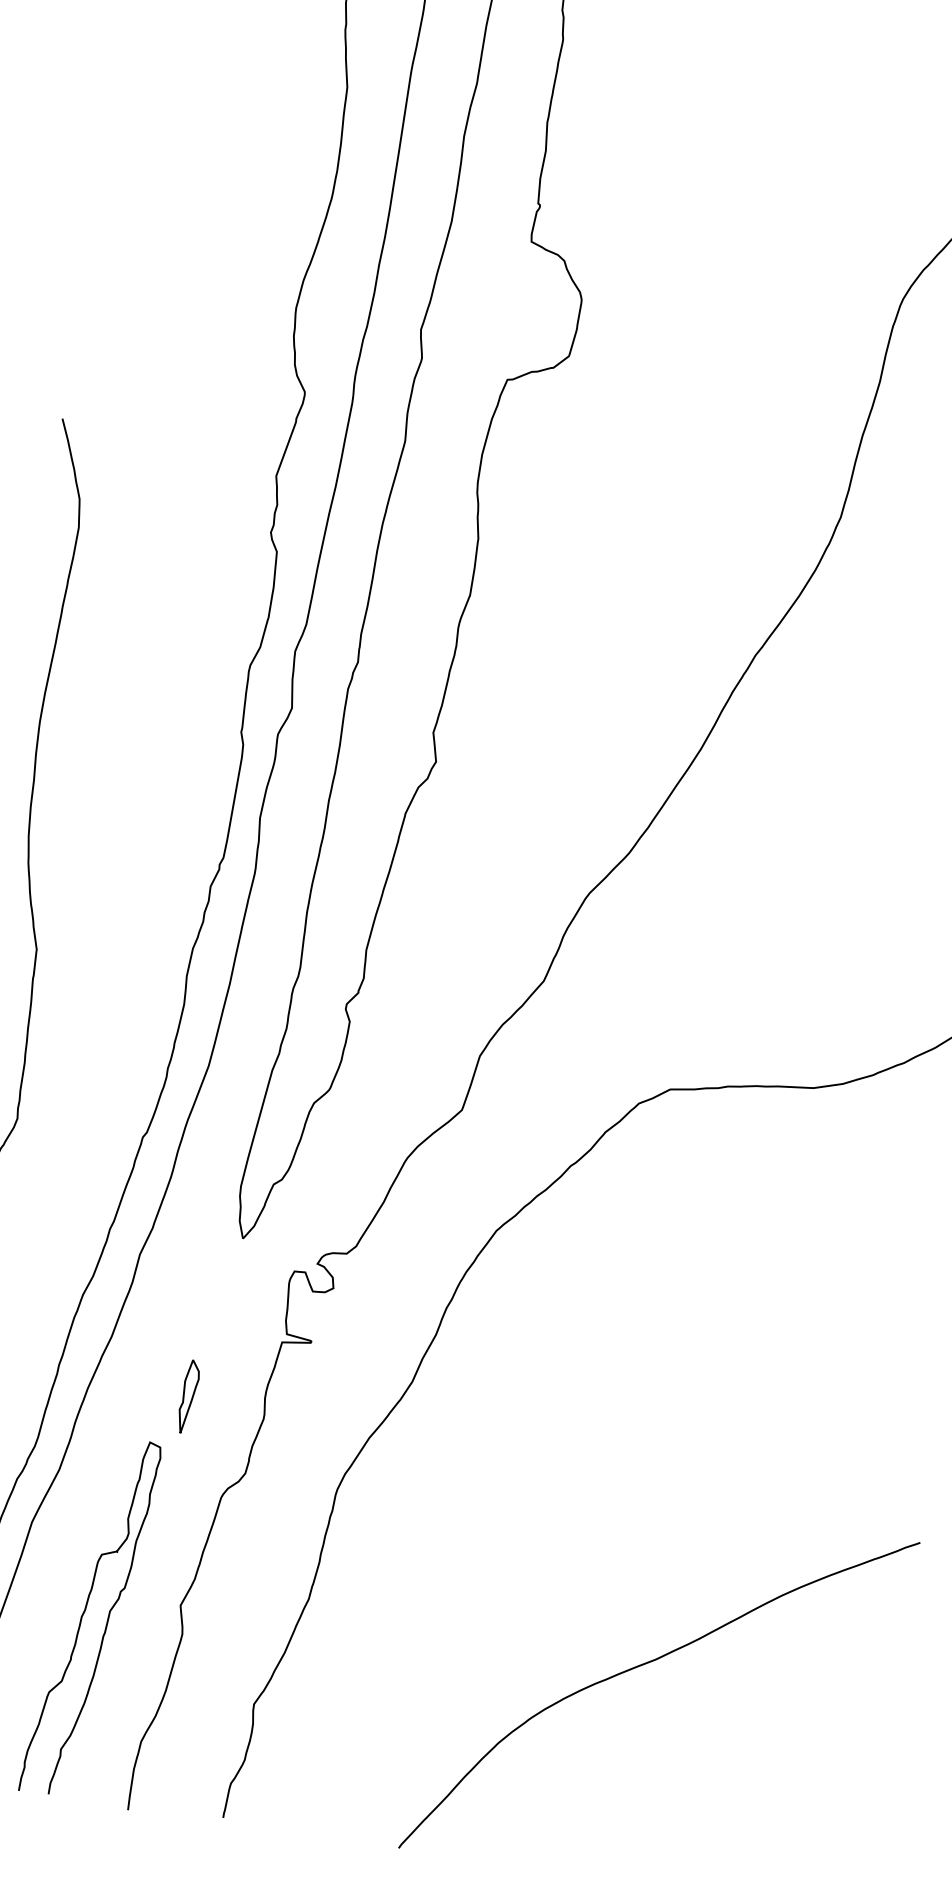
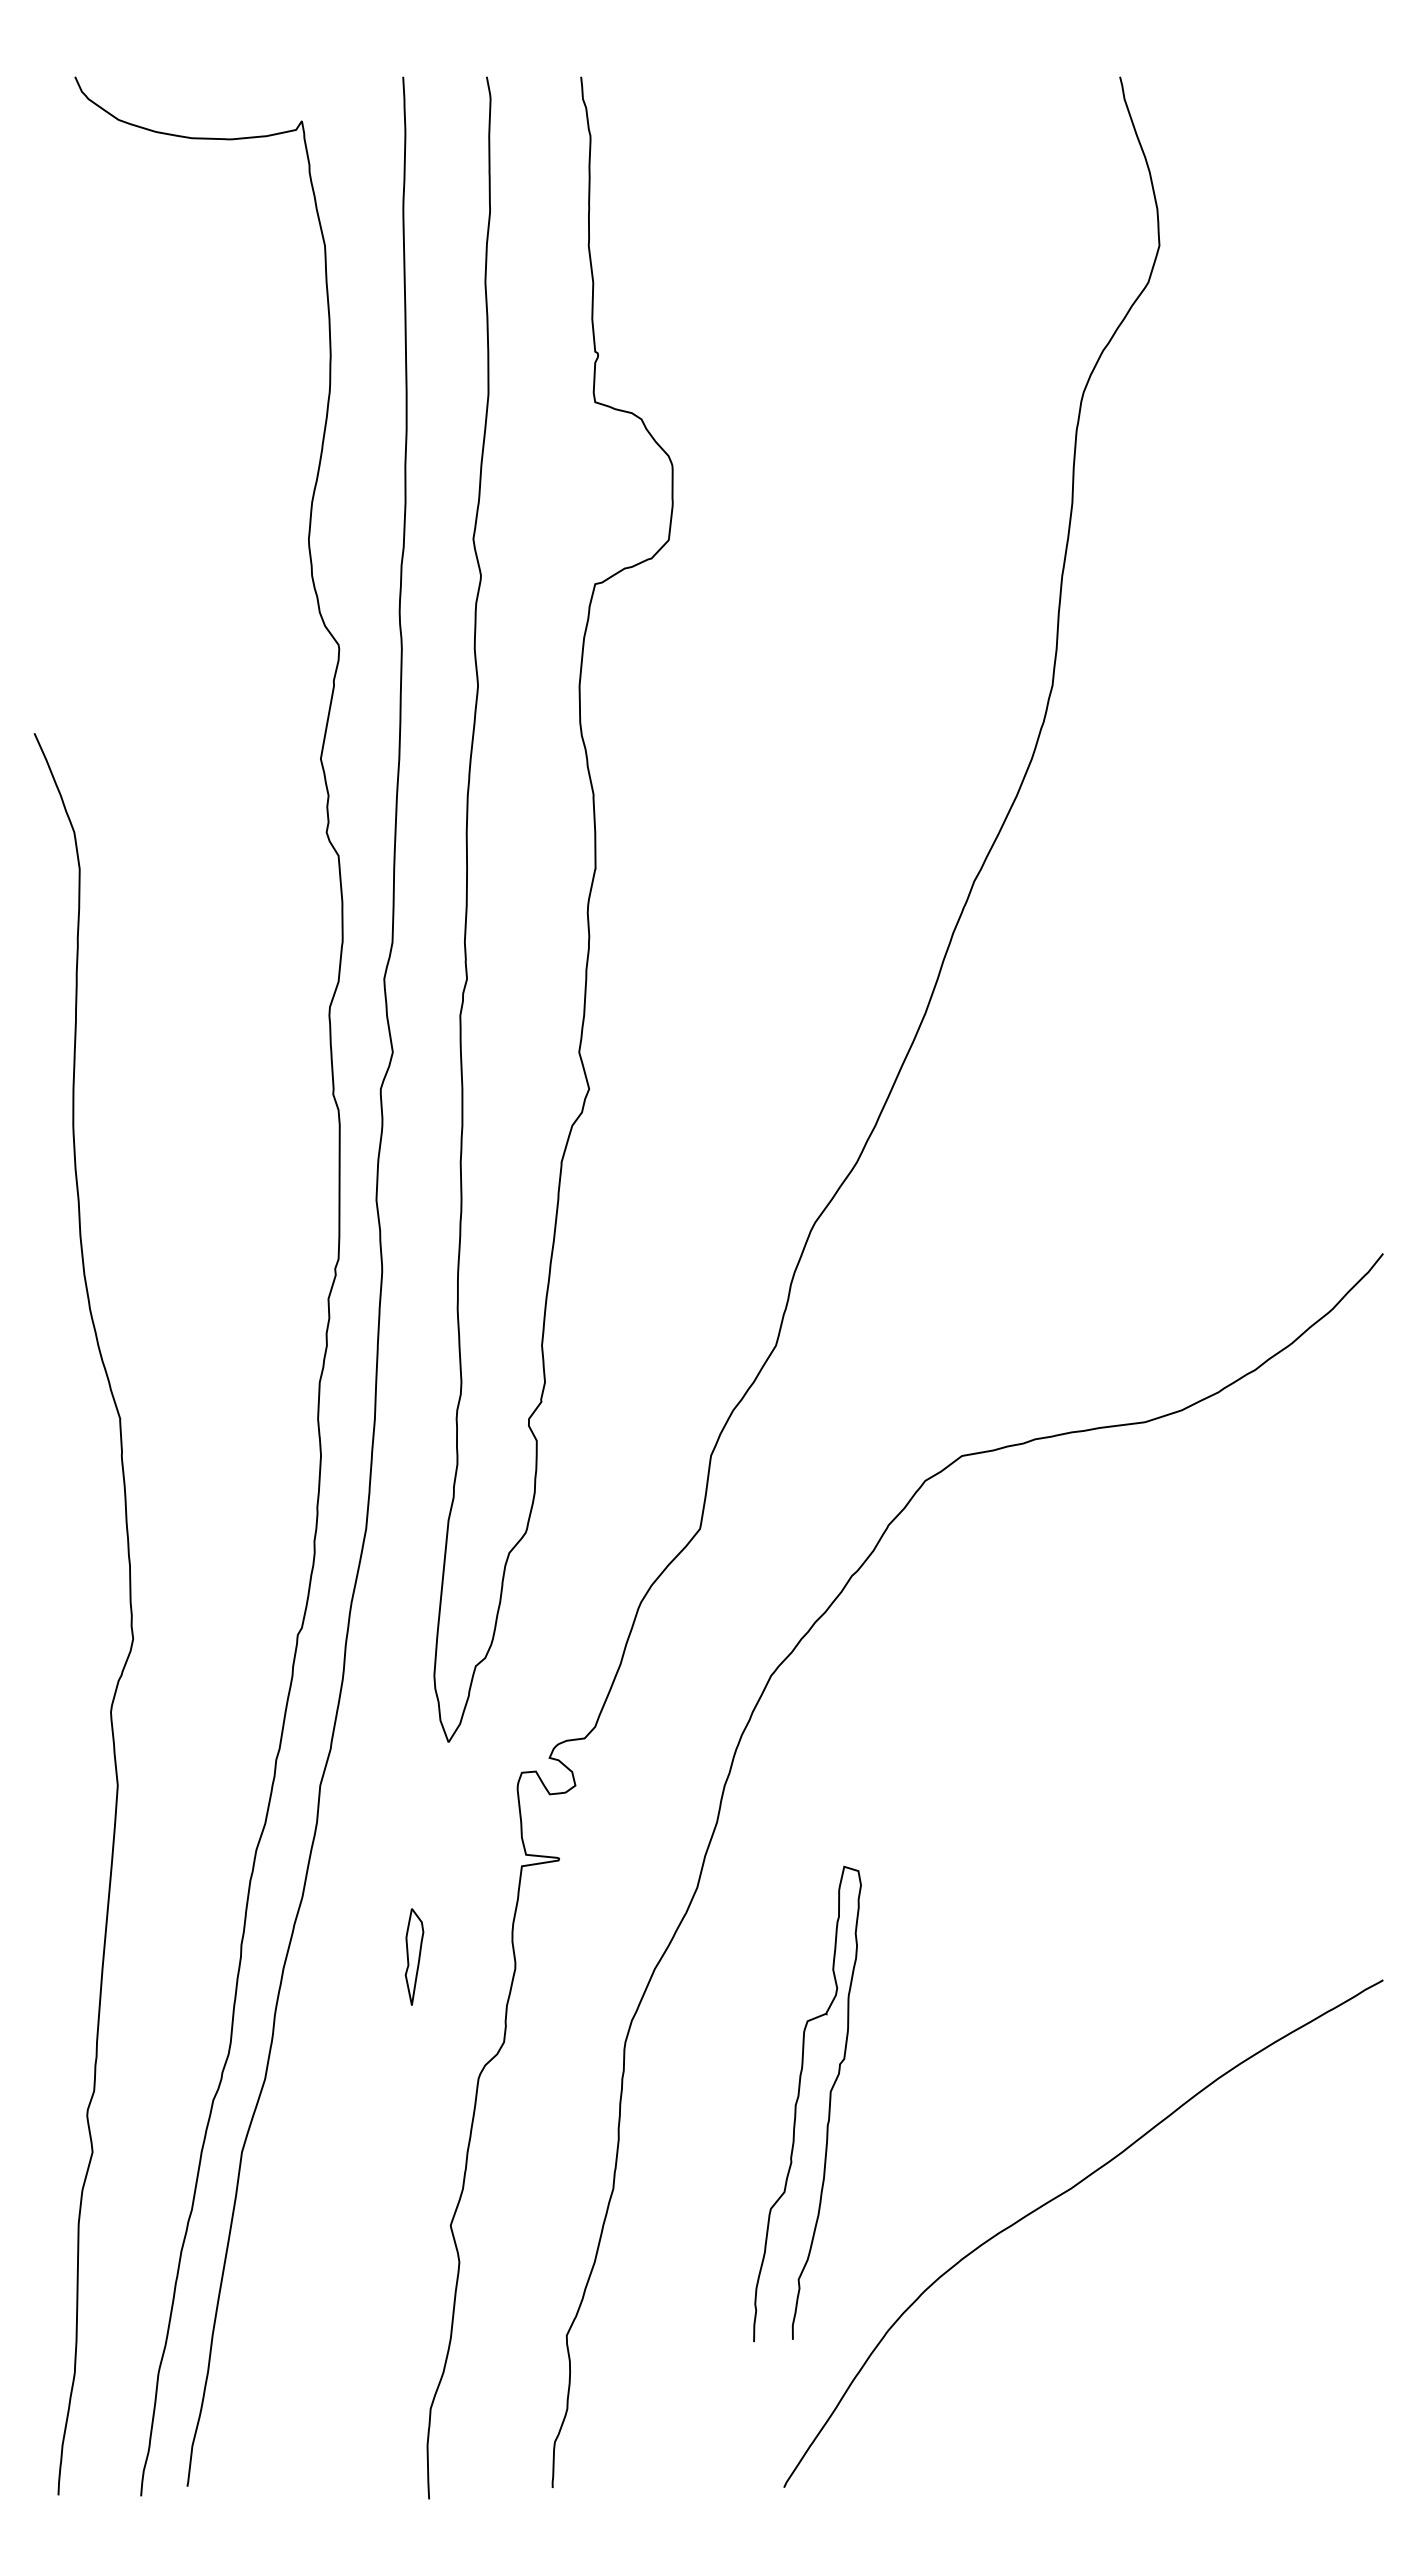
curve: (84, 1613) -> (798, 2100), moved

